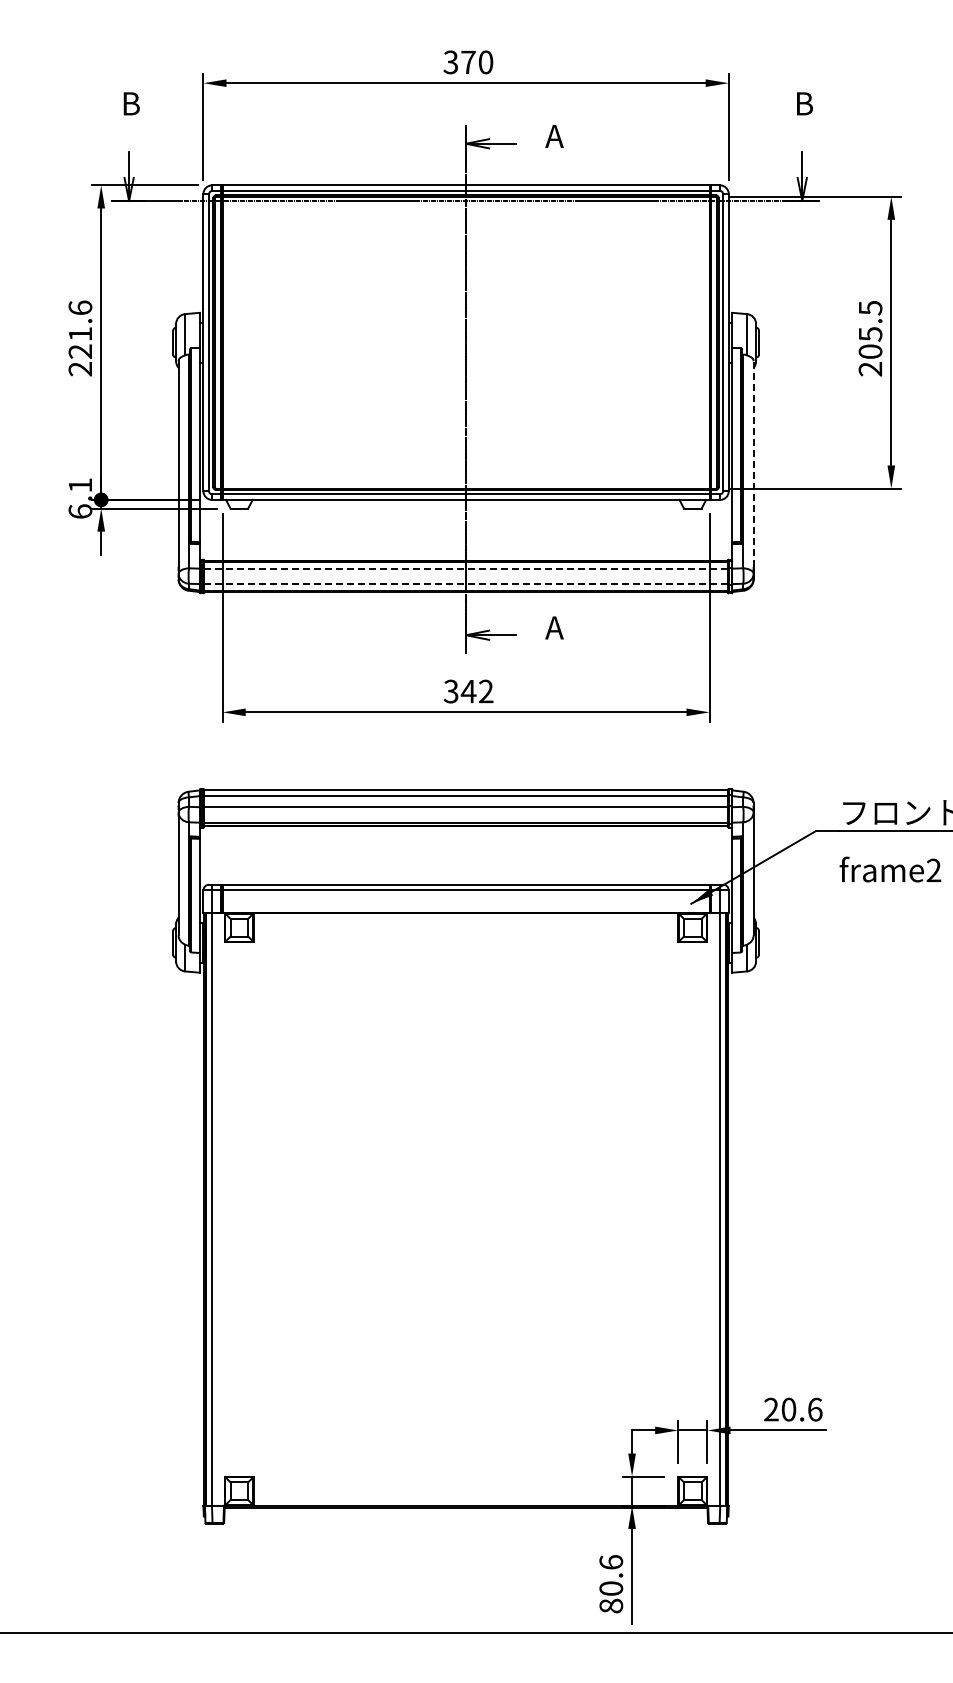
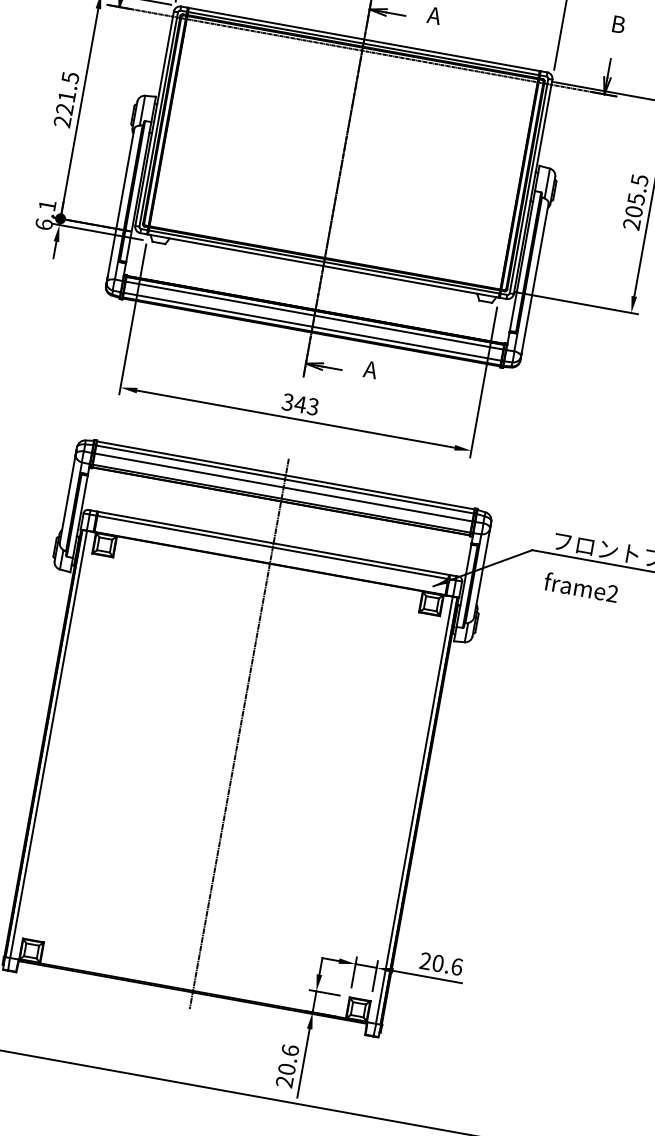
text: (80, 307) -> (70, 77), 221.6 -> 221.5
line: (753, 464) -> (535, 277), dashed -> solid
line: (466, 568) -> (314, 315), dashed -> solid
line: (466, 584) -> (312, 327), dashed -> solid
text: (485, 691) -> (312, 406), 342 -> 343
line: (466, 1149) -> (239, 734), added
text: (611, 1605) -> (284, 1081), 80.6 -> 20.6

